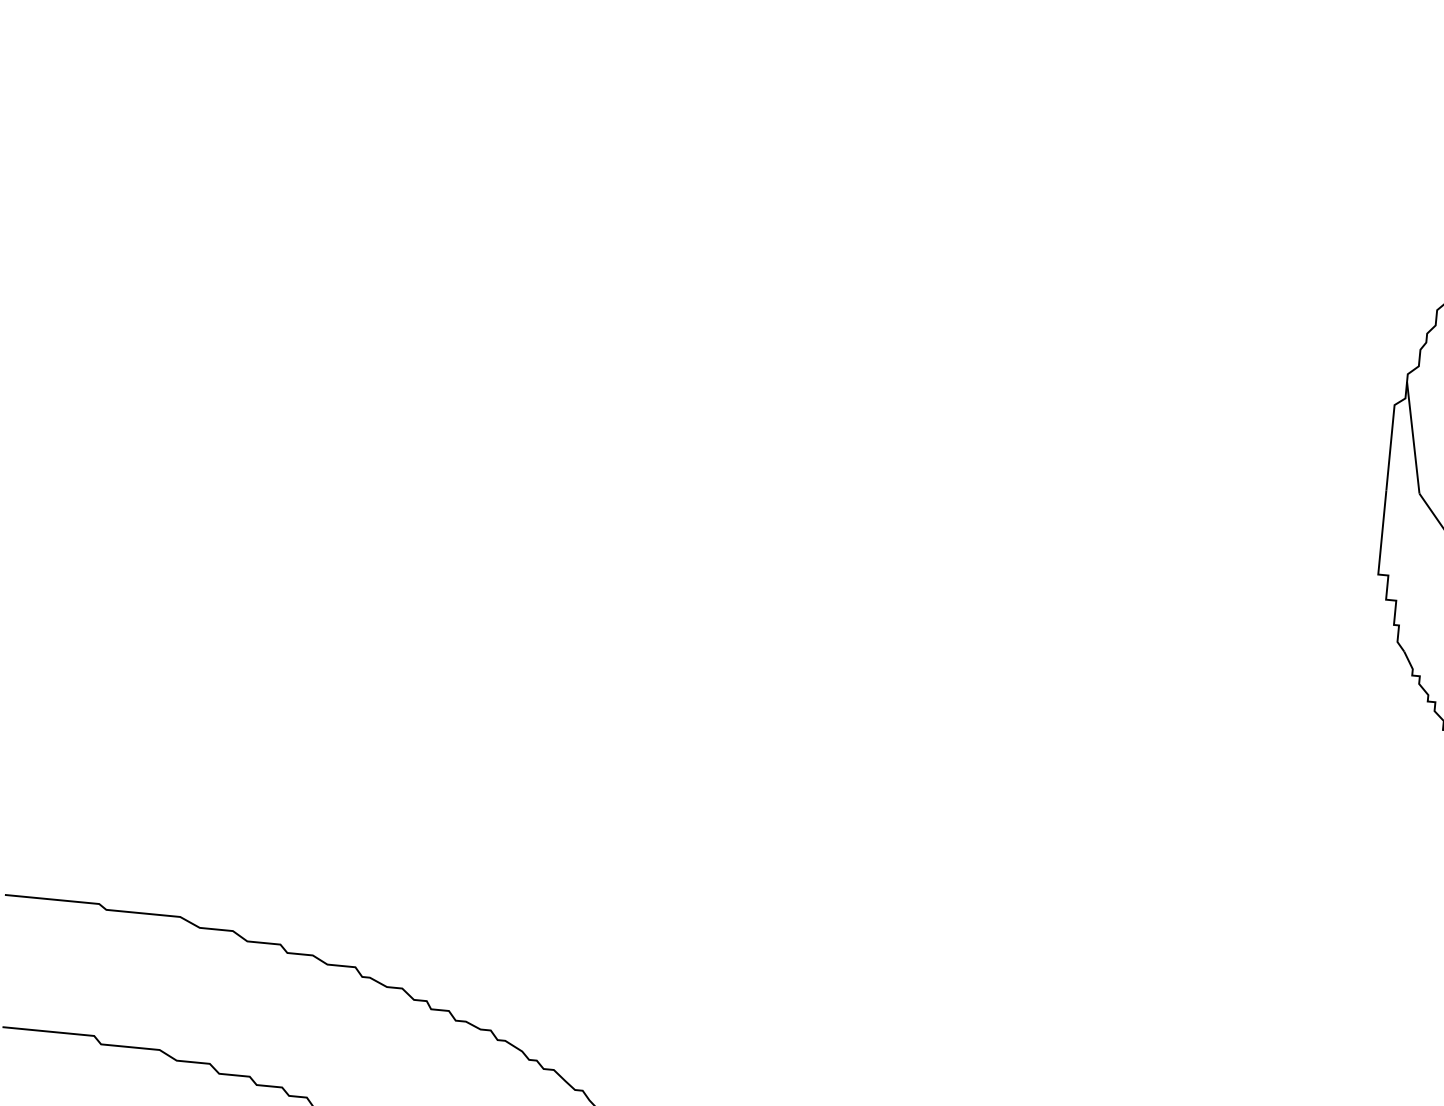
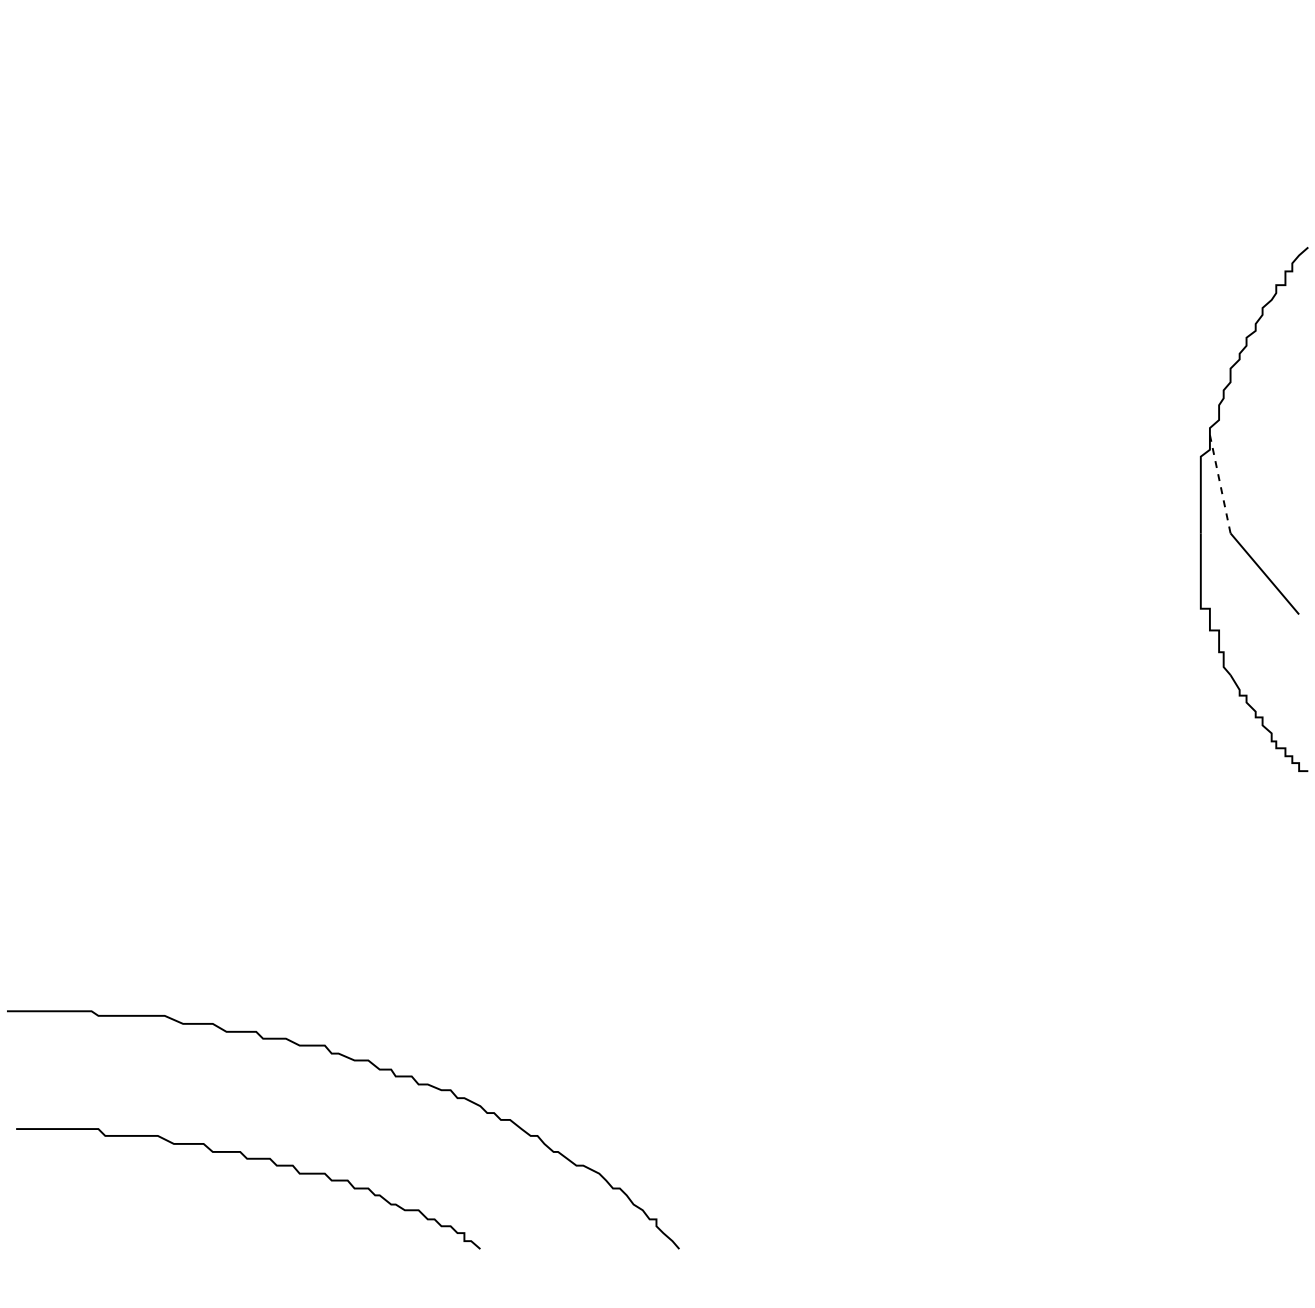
line: (1413, 438) -> (1220, 484), solid -> dashed

